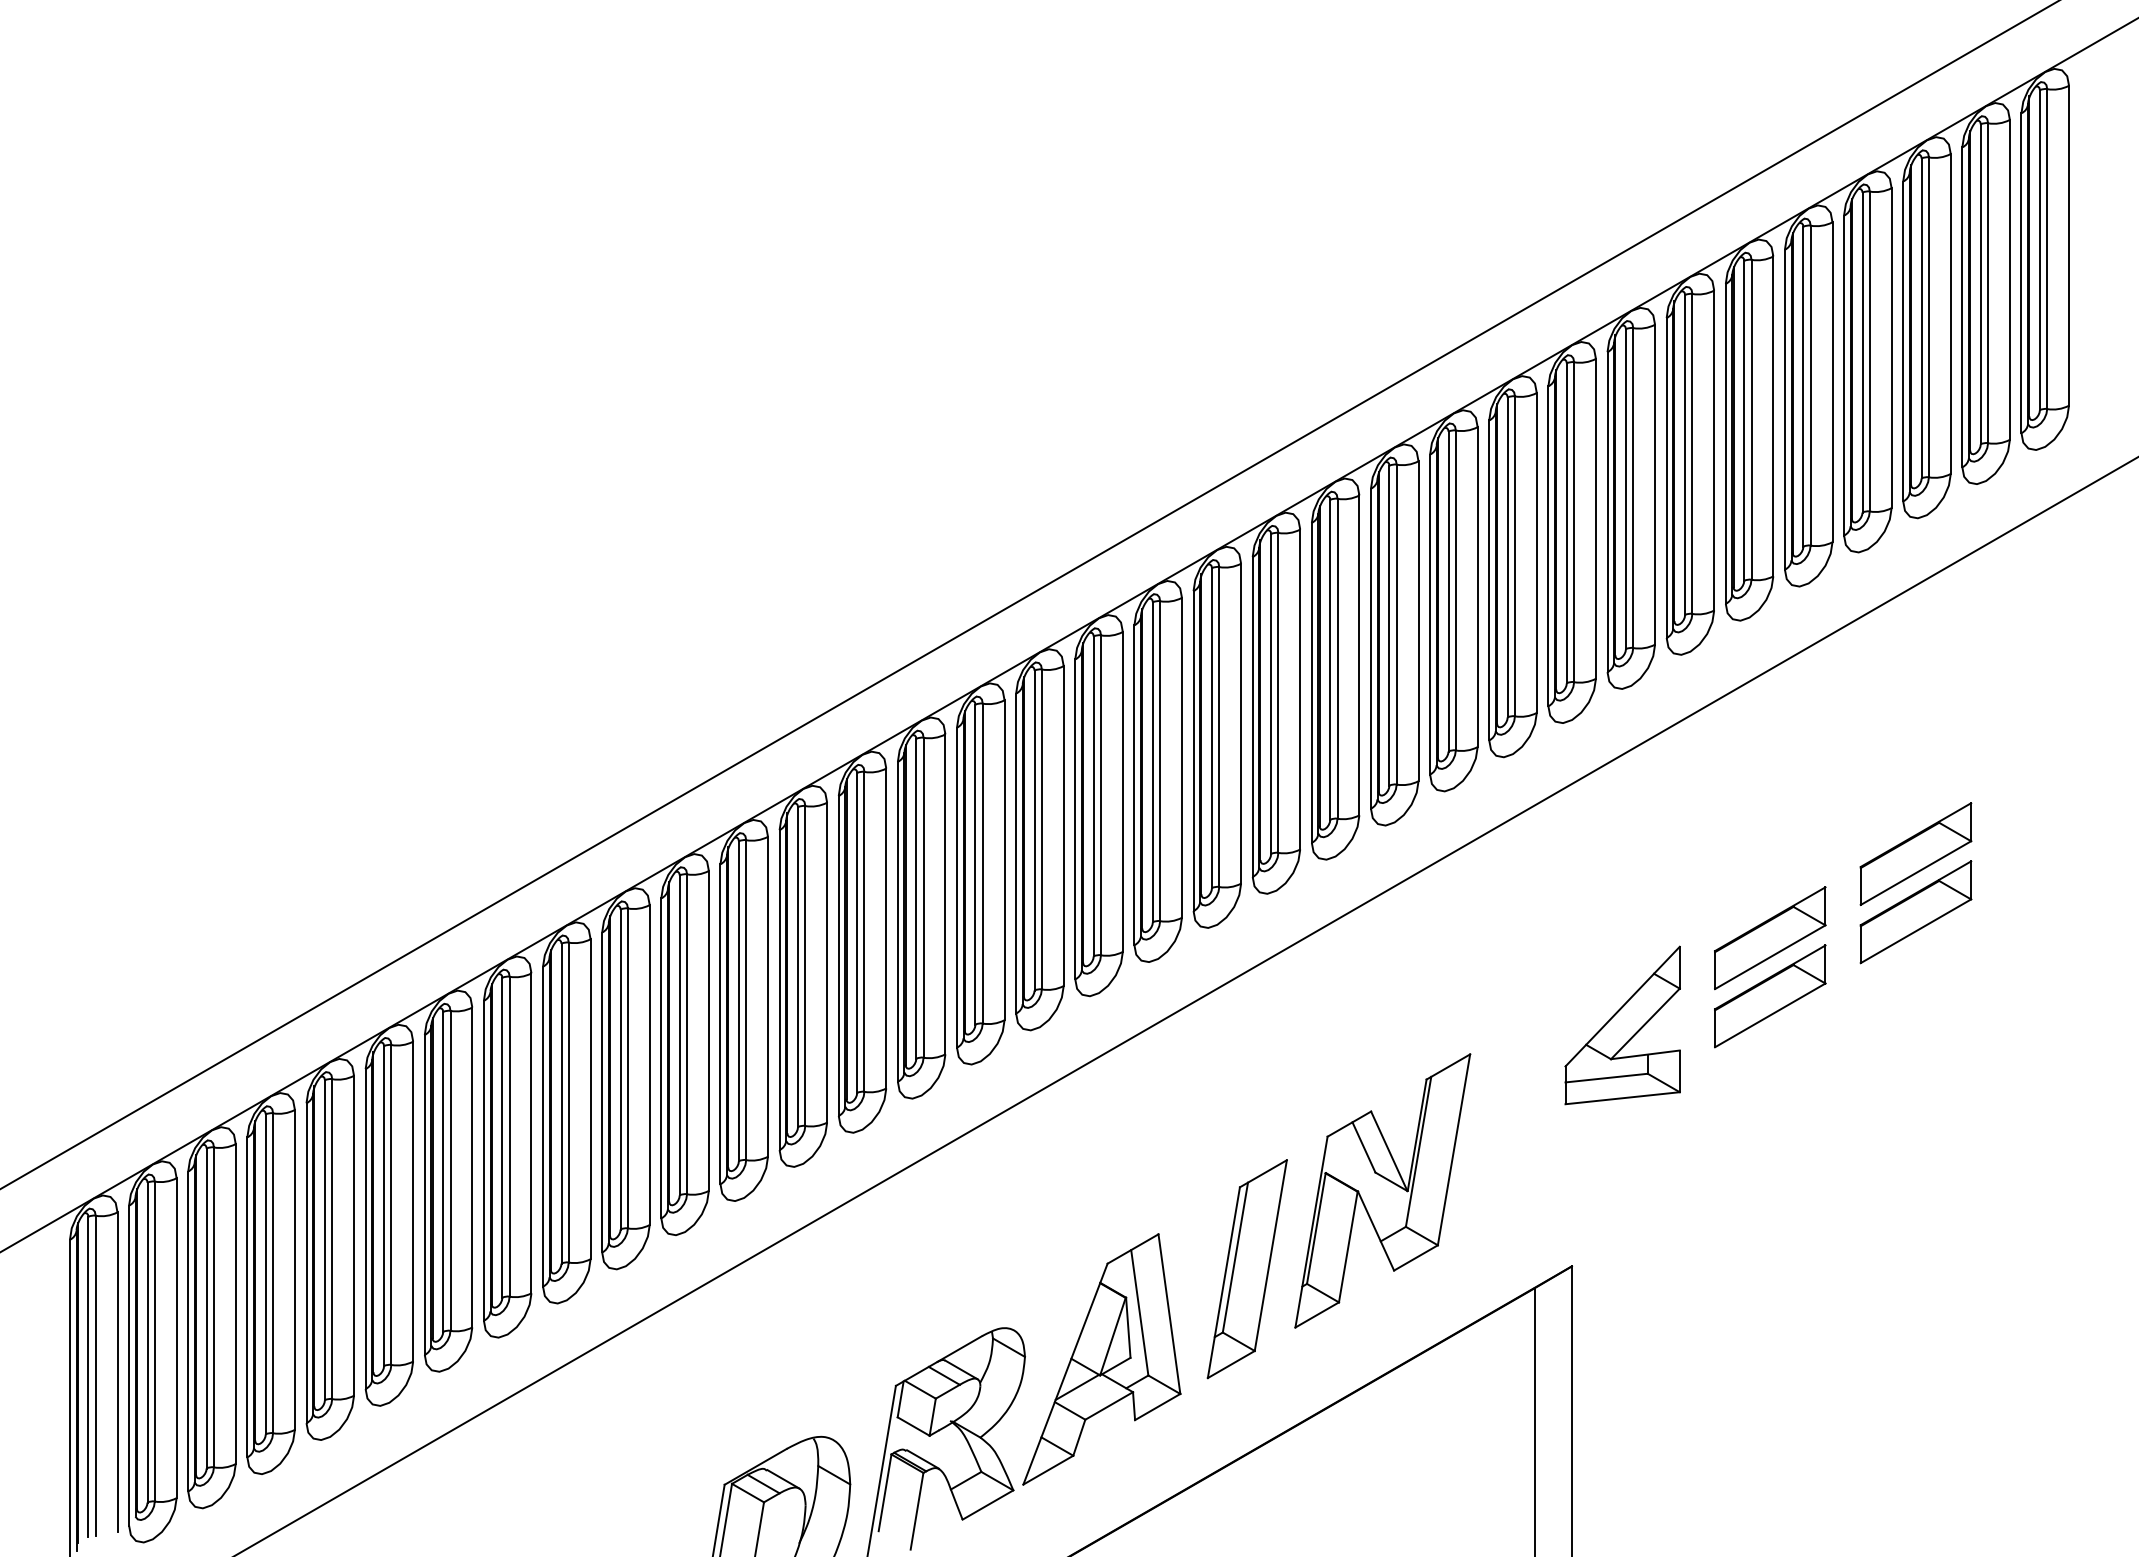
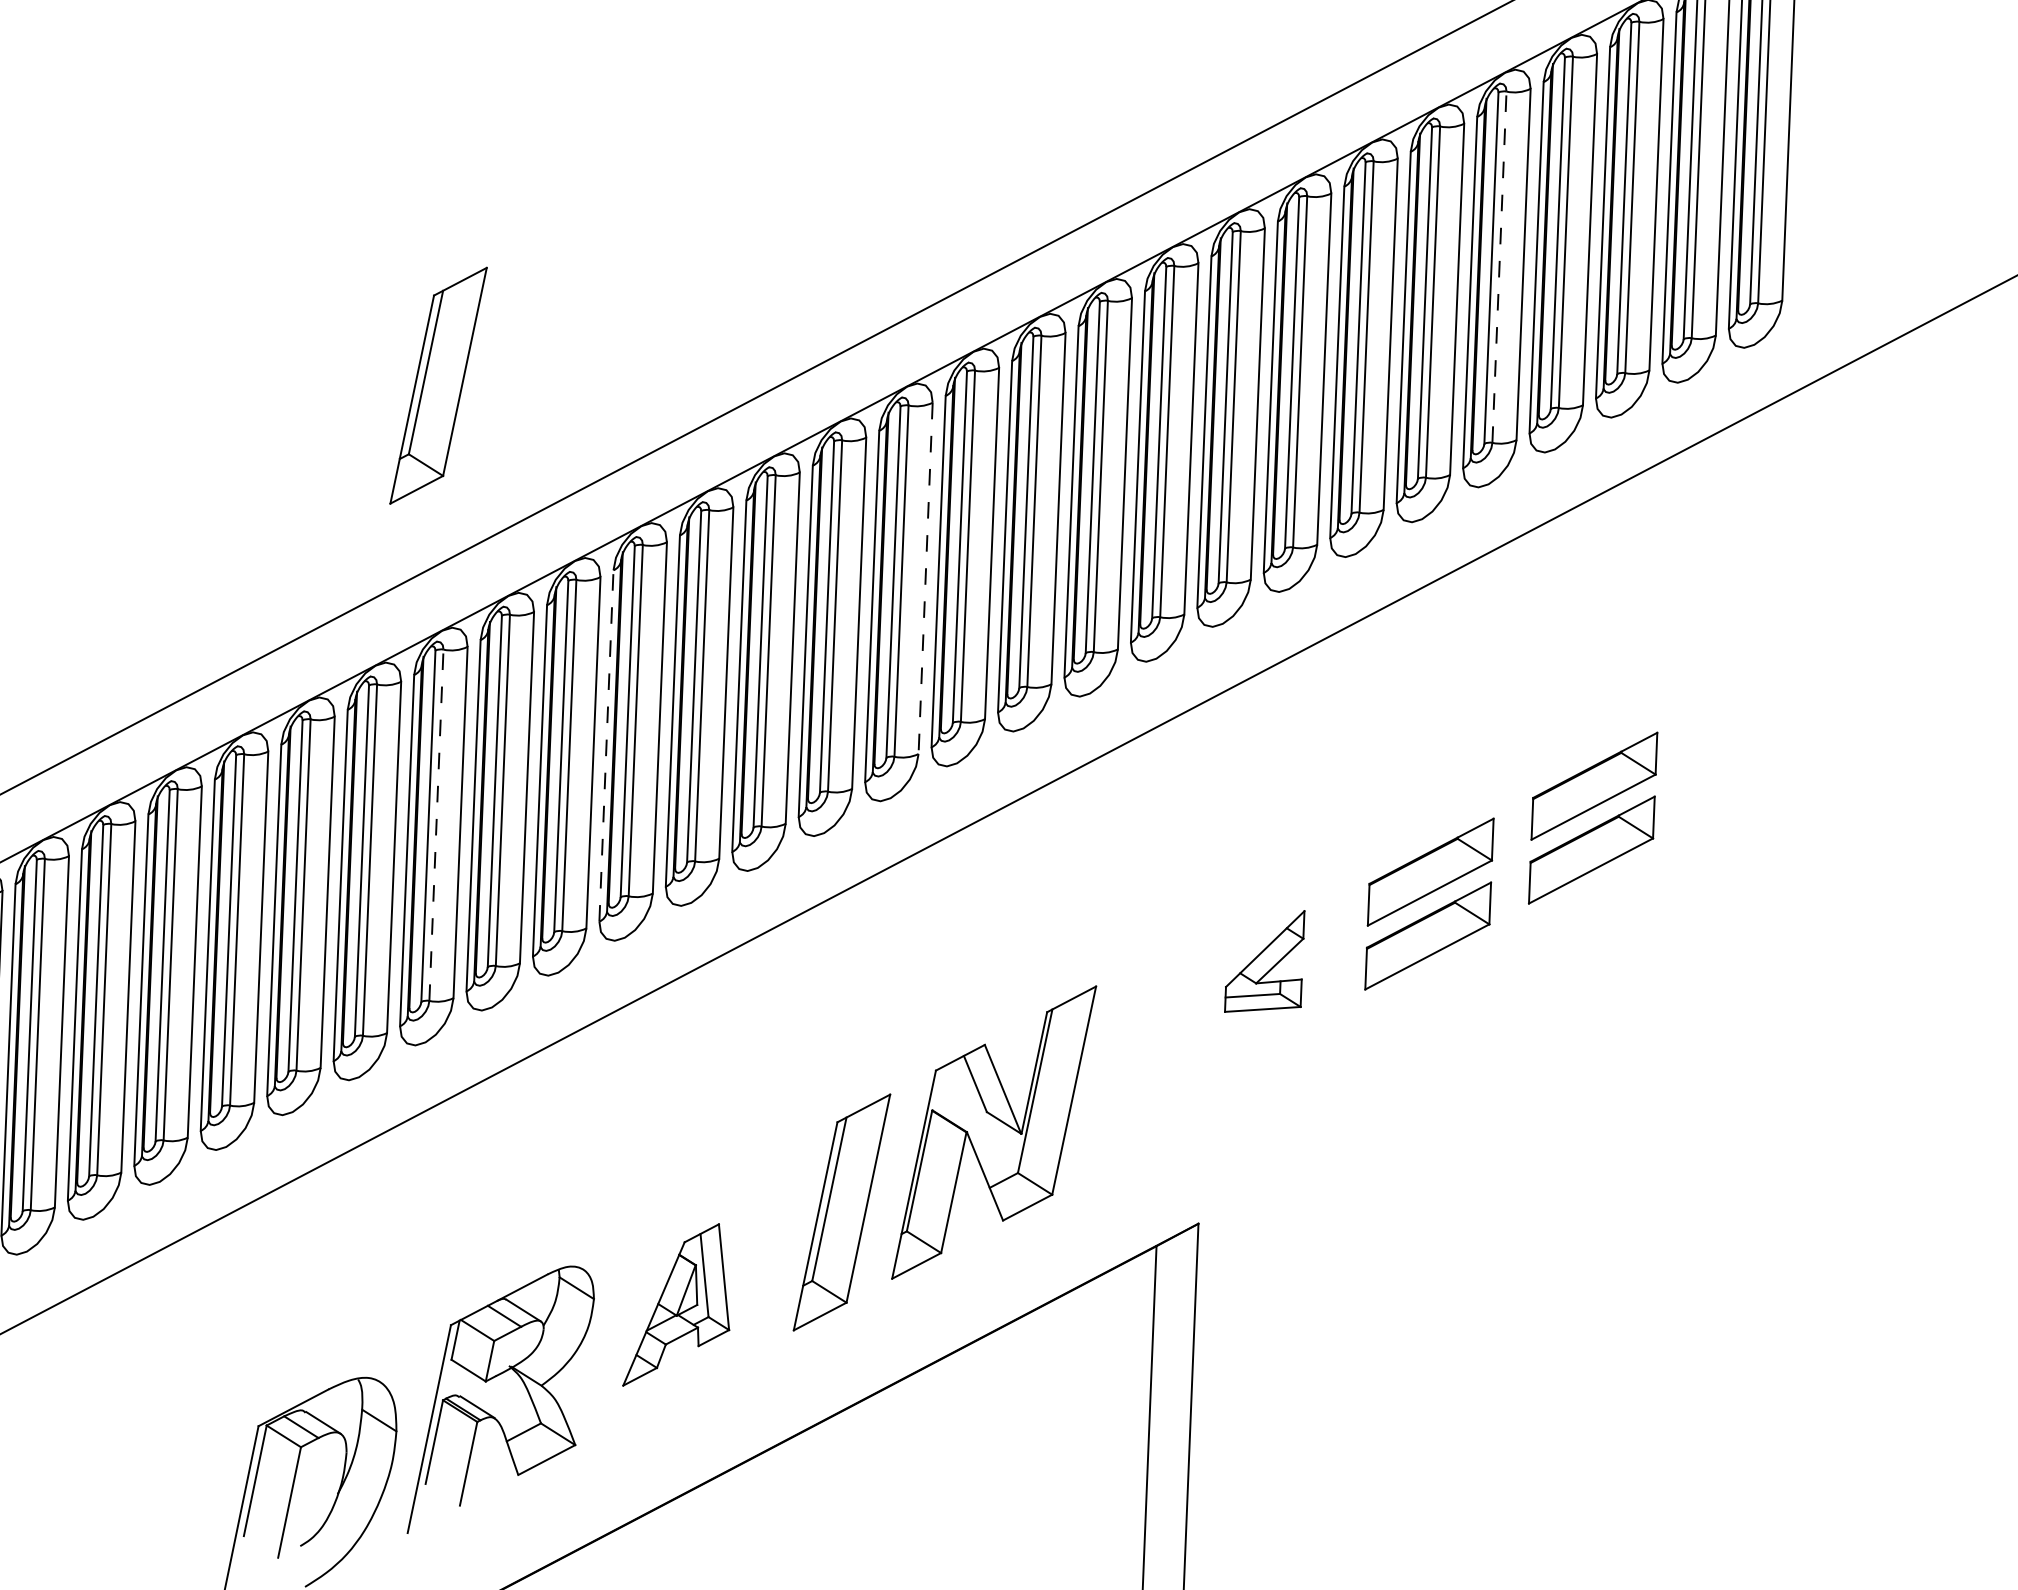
line: (1810, 385) -> (1499, 267), solid -> dashed
part: (849, 532) -> (437, 386), added
line: (1300, 689) -> (925, 578), solid -> dashed
line: (1016, 853) -> (606, 745), solid -> dashed
line: (864, 931) -> (436, 824), solid -> dashed
part: (1622, 1025) -> (1264, 961), size x0.6
part: (1101, 1359) -> (677, 1305), size x0.6

